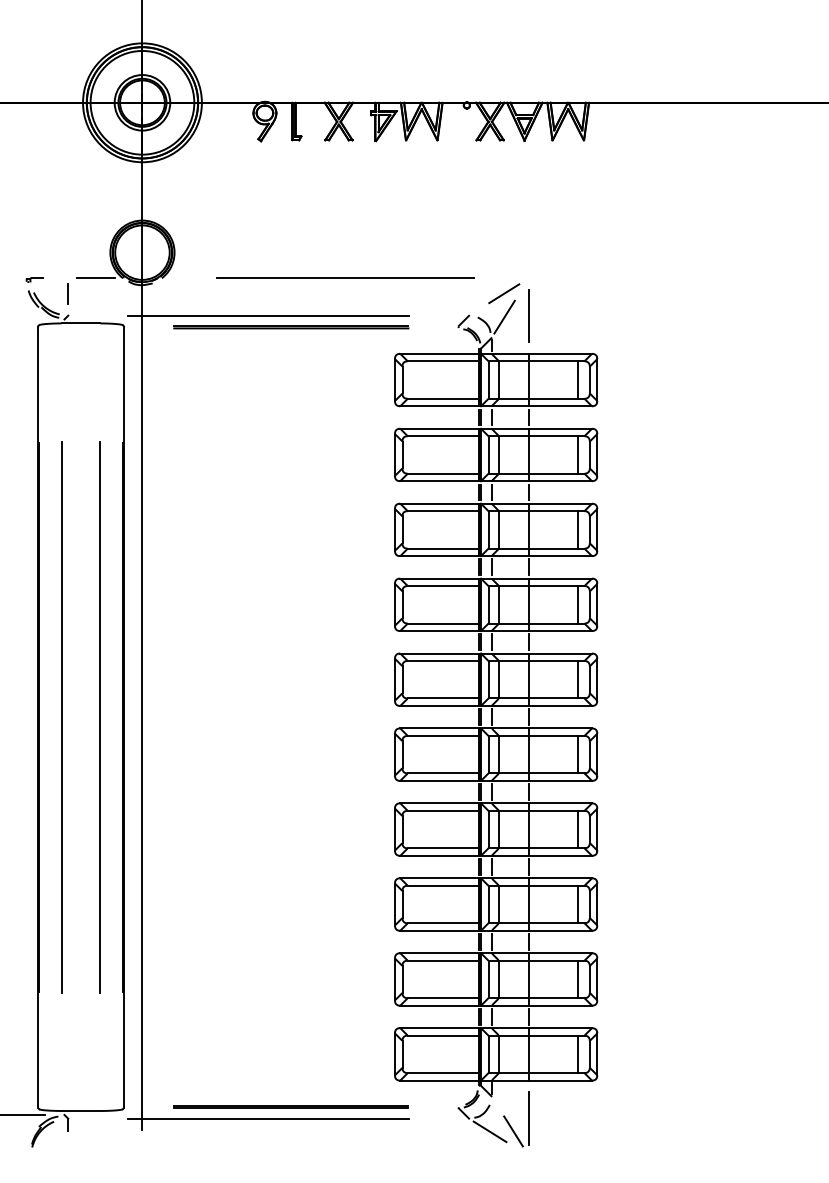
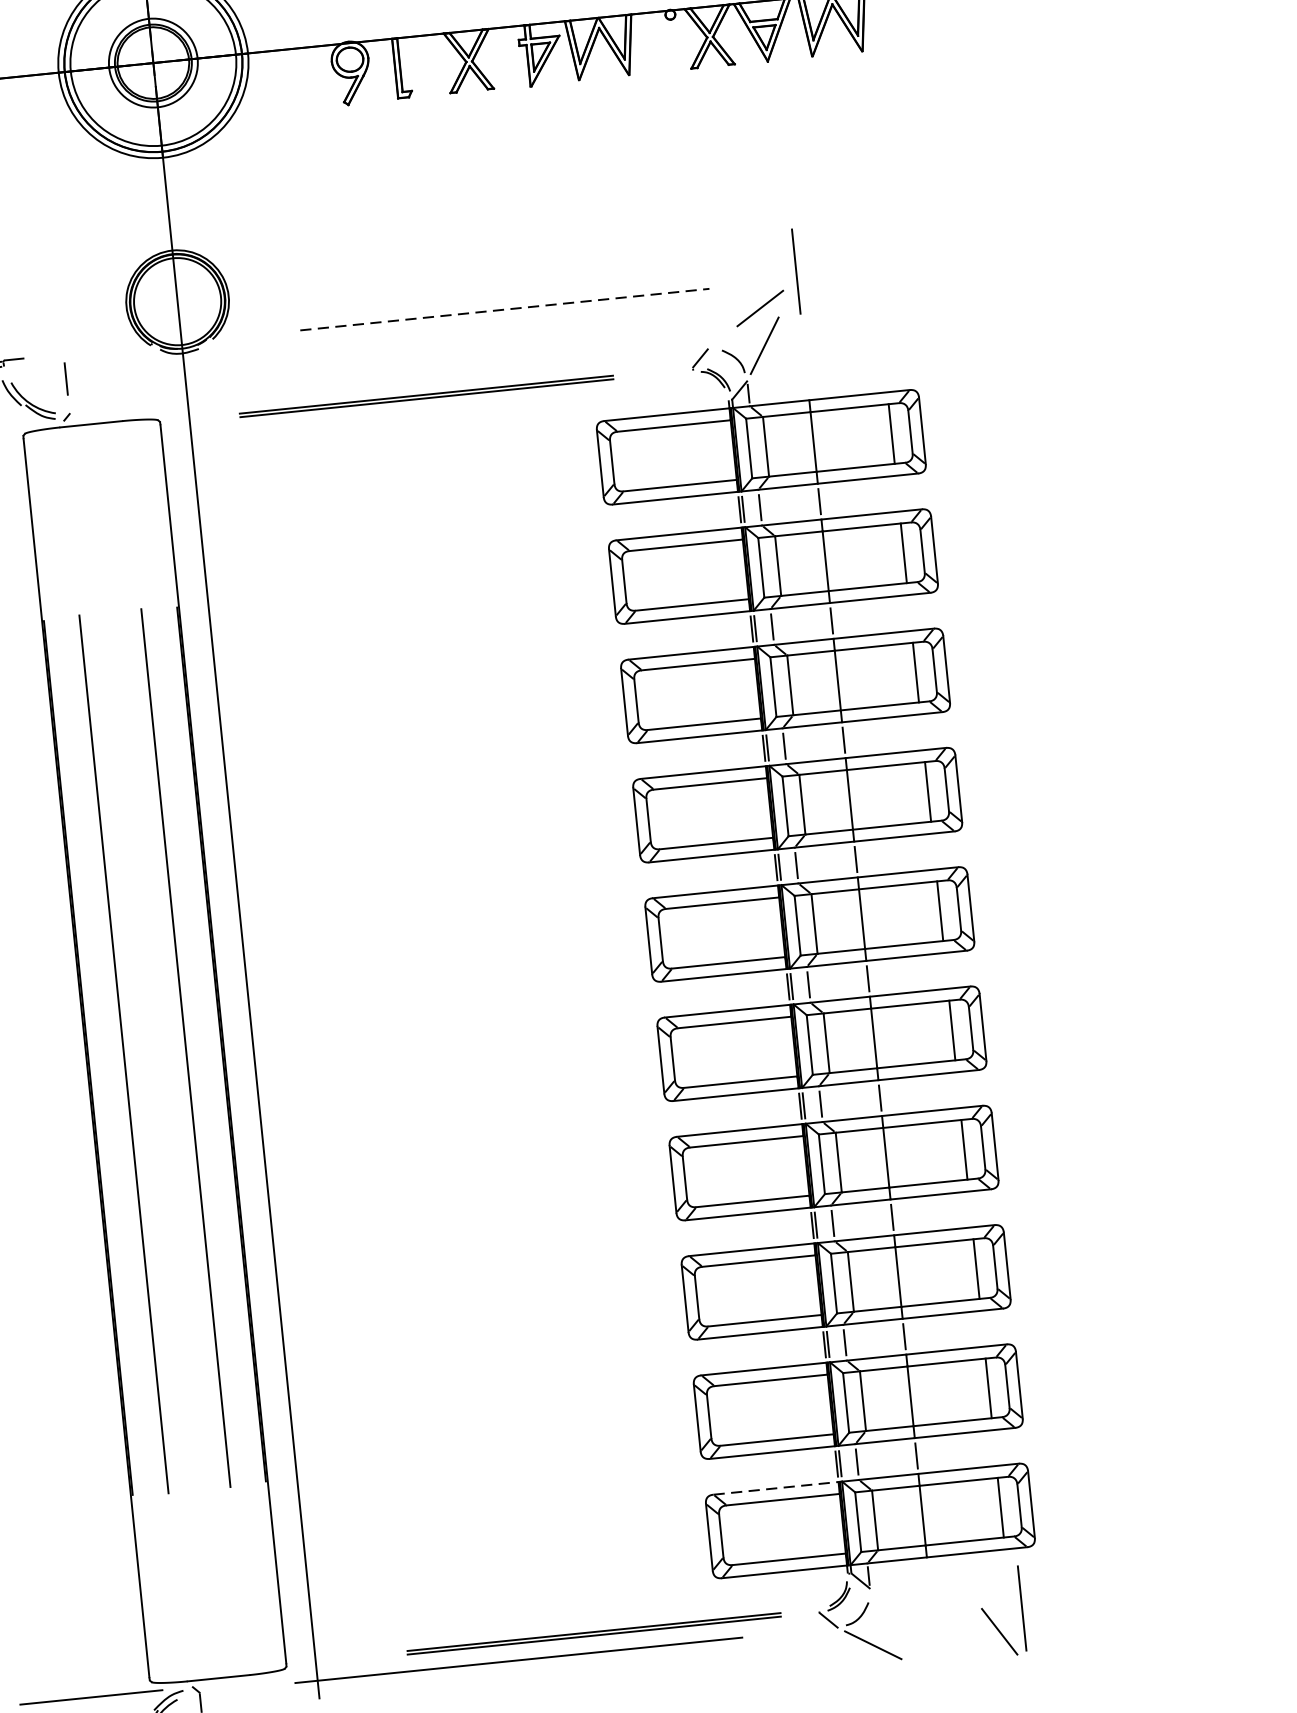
line: (95, 278) -> (107, 350), removed
line: (345, 278) -> (505, 309), solid -> dashed
line: (268, 315) -> (388, 381), removed
line: (528, 315) -> (795, 270), moved
line: (440, 1028) -> (777, 1488), solid -> dashed
line: (290, 1106) -> (592, 1632), moved
part: (510, 1124) -> (993, 1621), moved

